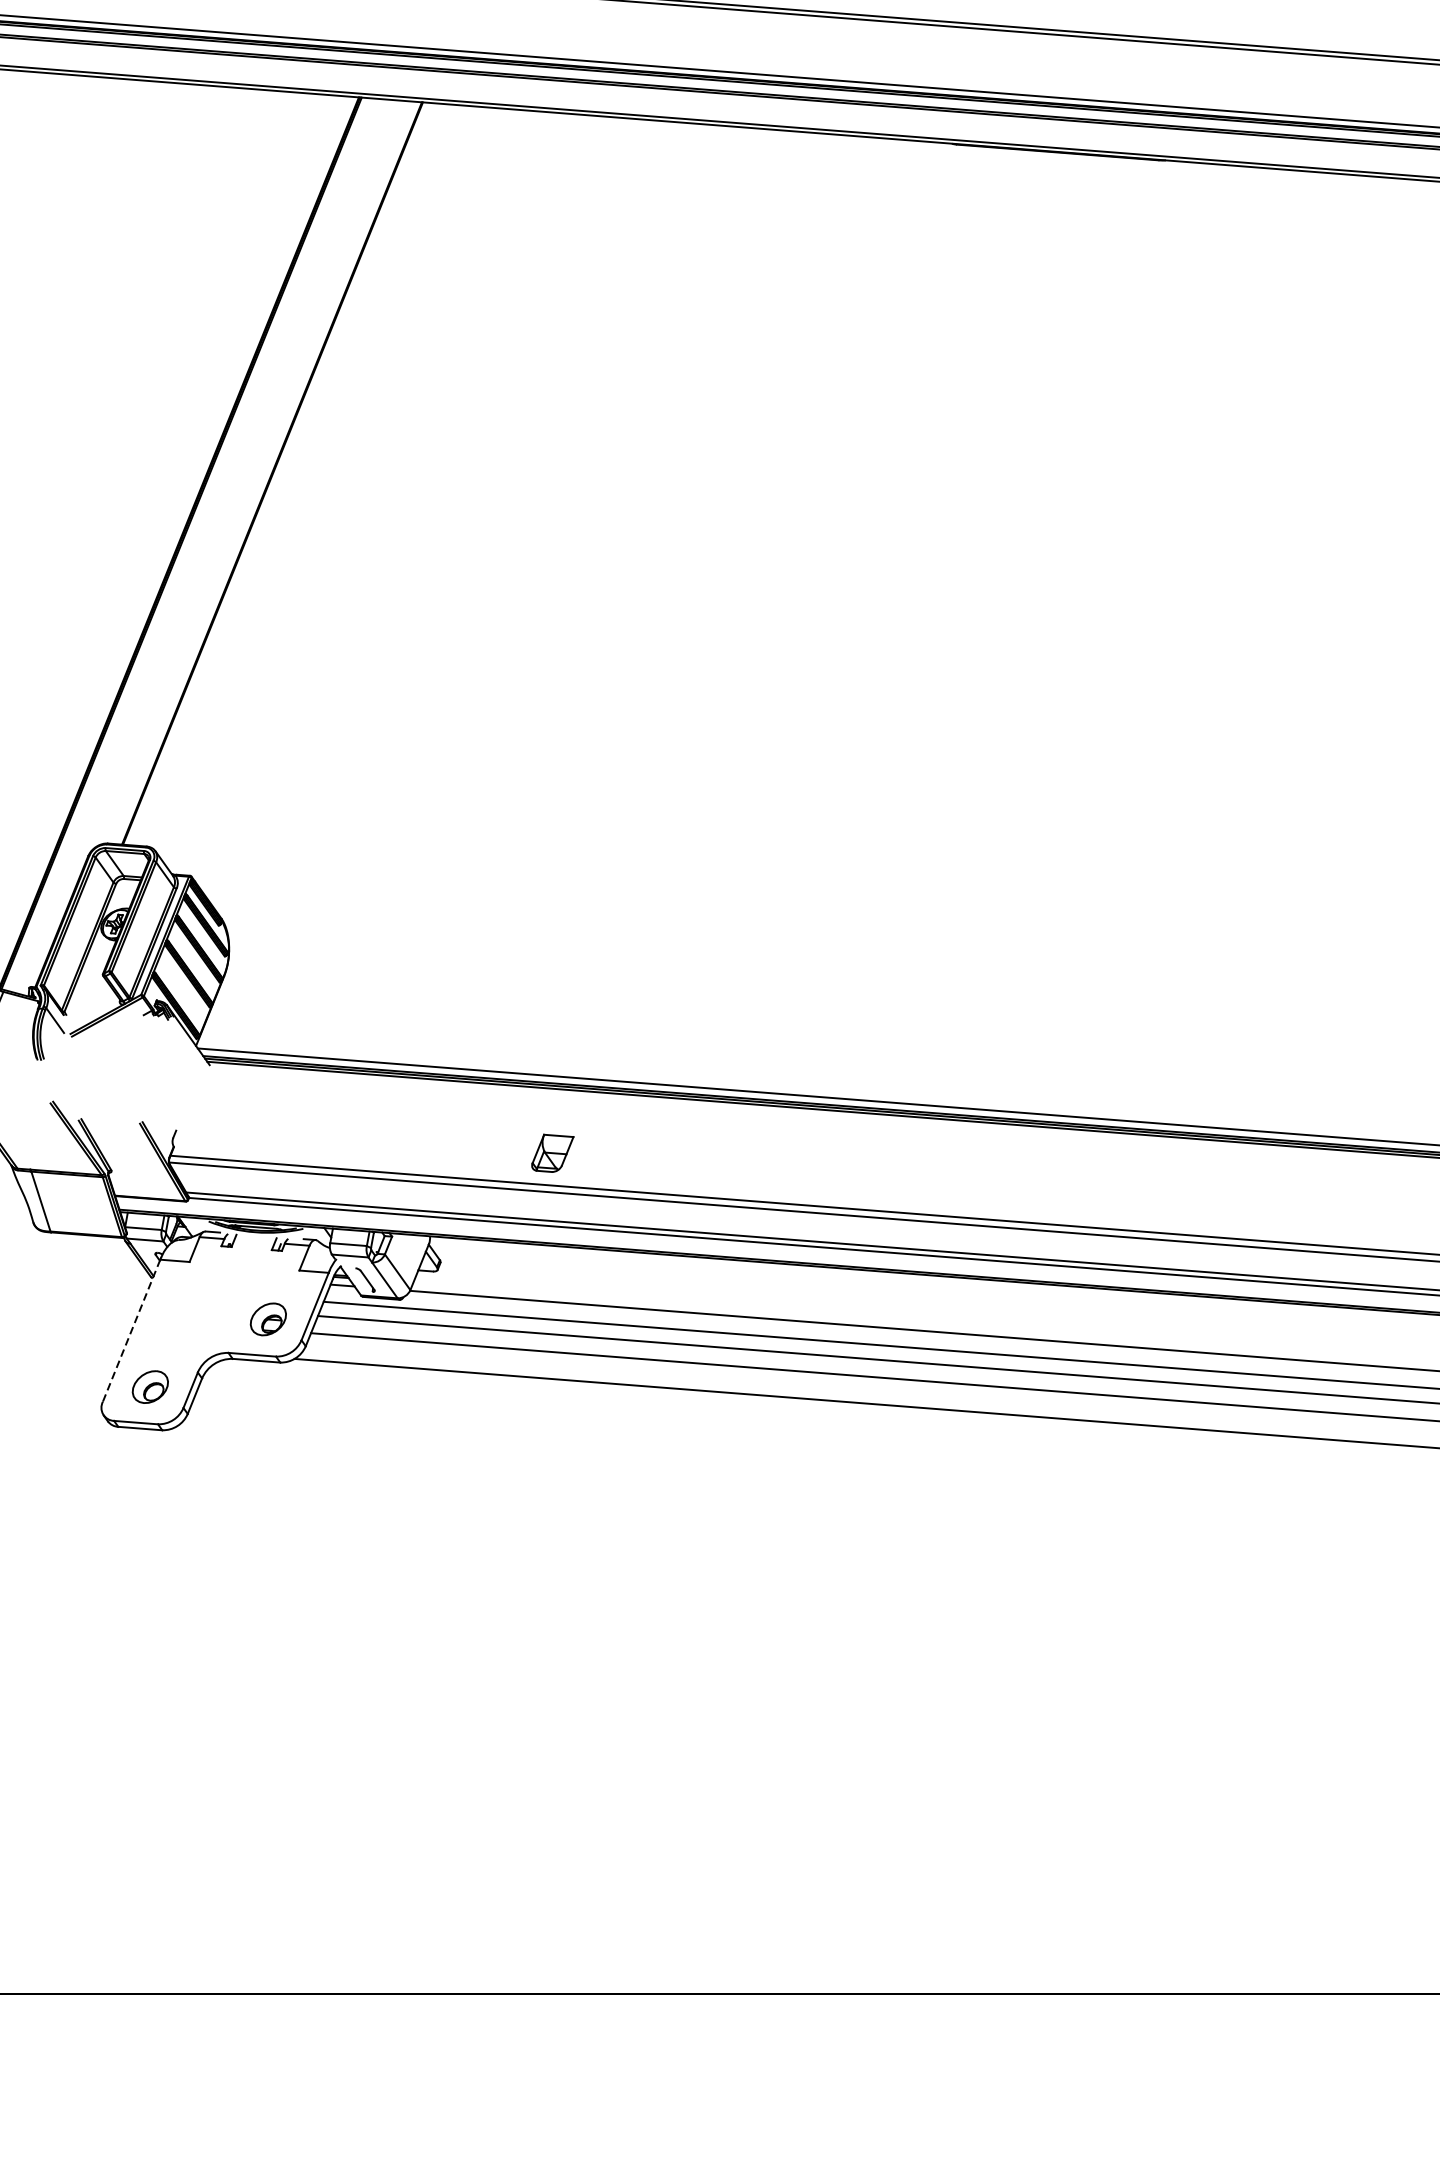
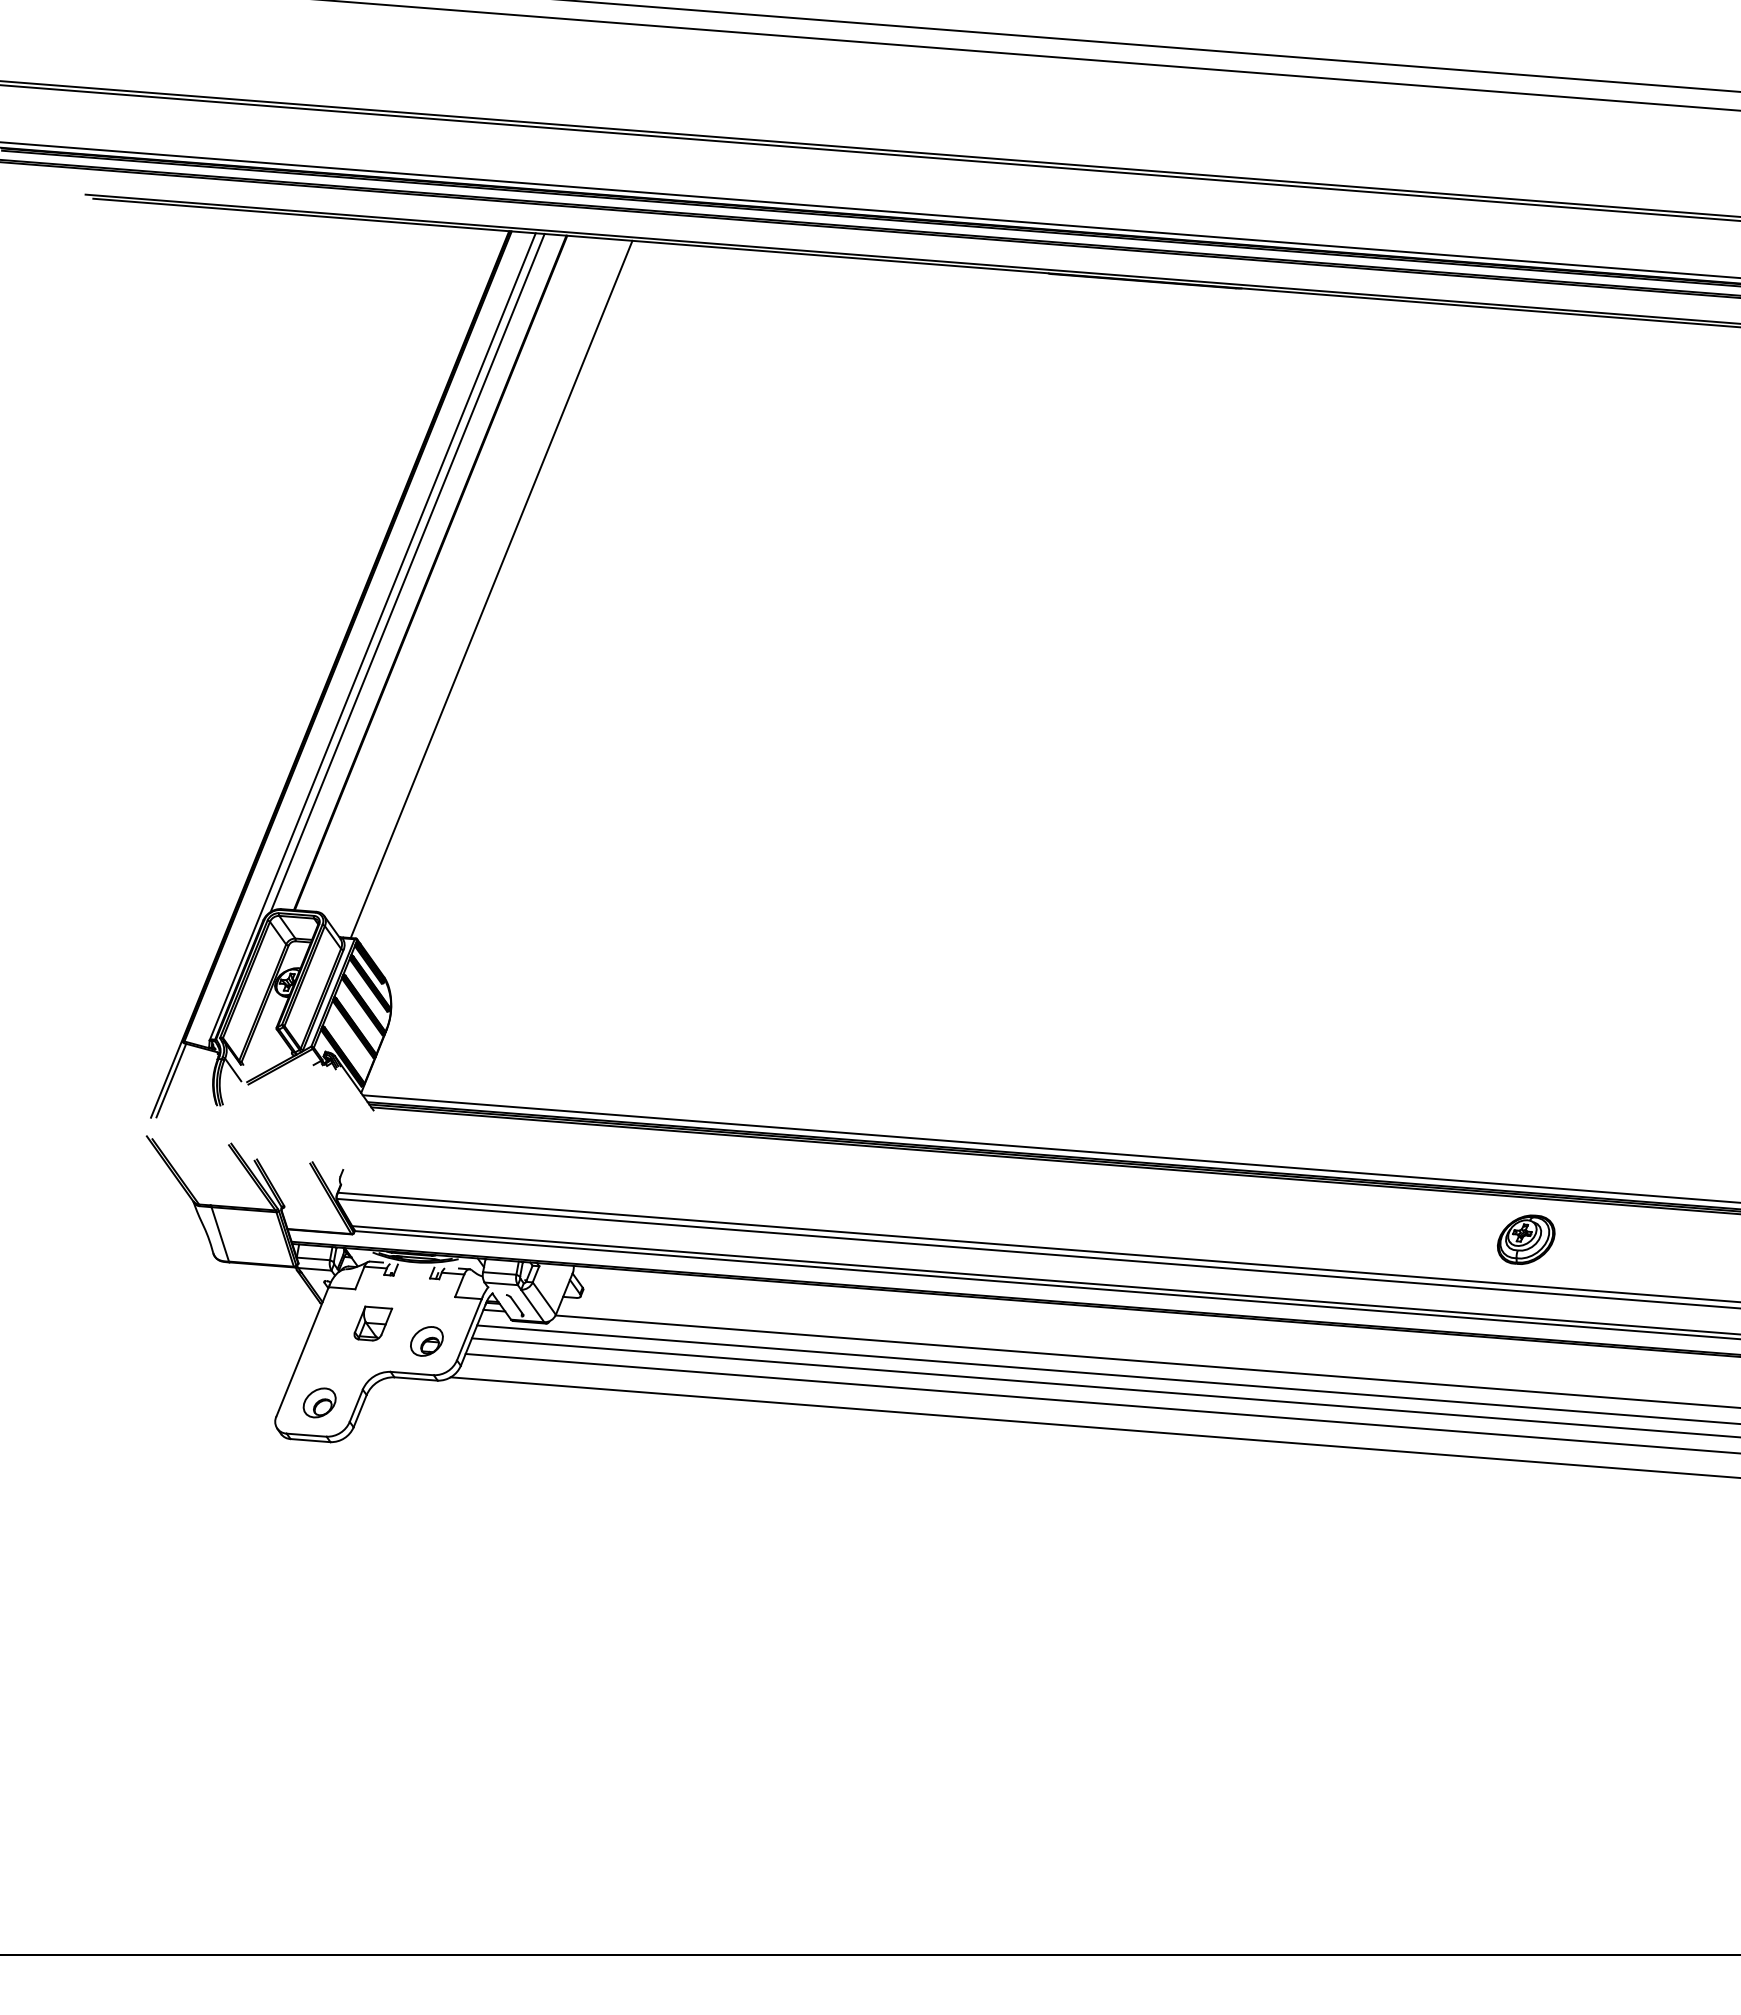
line: (247, 473) -> (407, 572), added
line: (339, 491) -> (491, 589), added
line: (208, 543) -> (372, 636), added
part: (553, 1153) -> (373, 1323), moved
line: (131, 1330) -> (302, 1351), dashed -> solid

